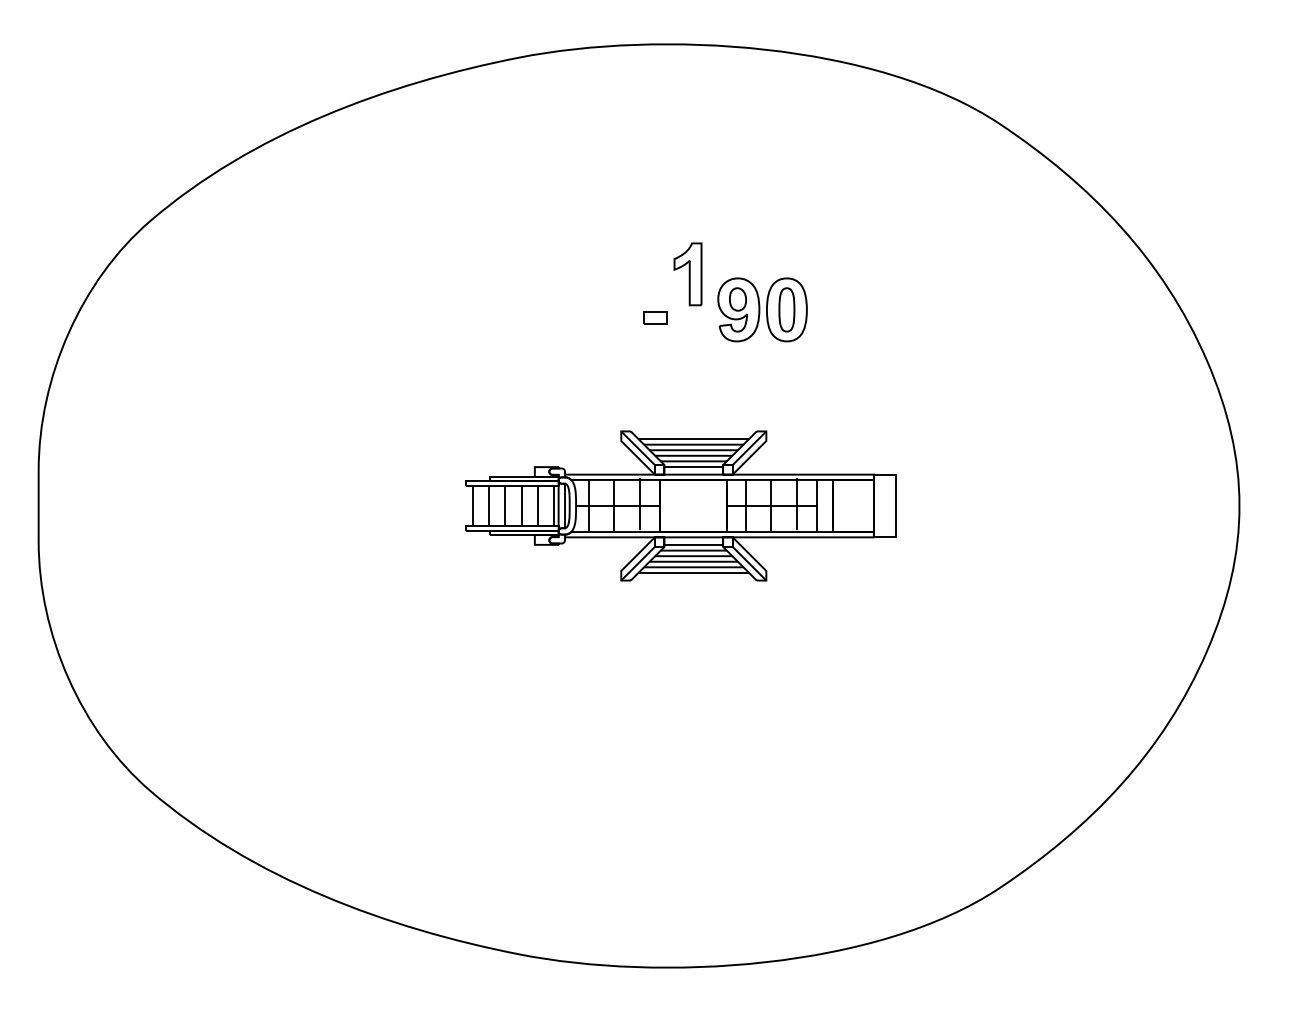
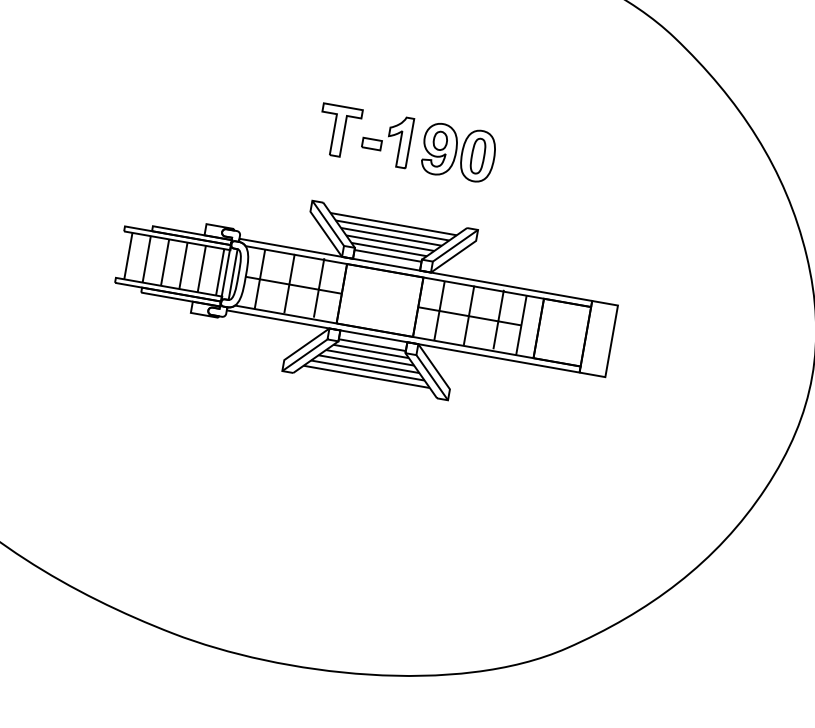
part: (687, 274) -> (398, 141), moved
part: (612, 309) -> (338, 131), added
part: (681, 505) -> (366, 297), size x1.43

